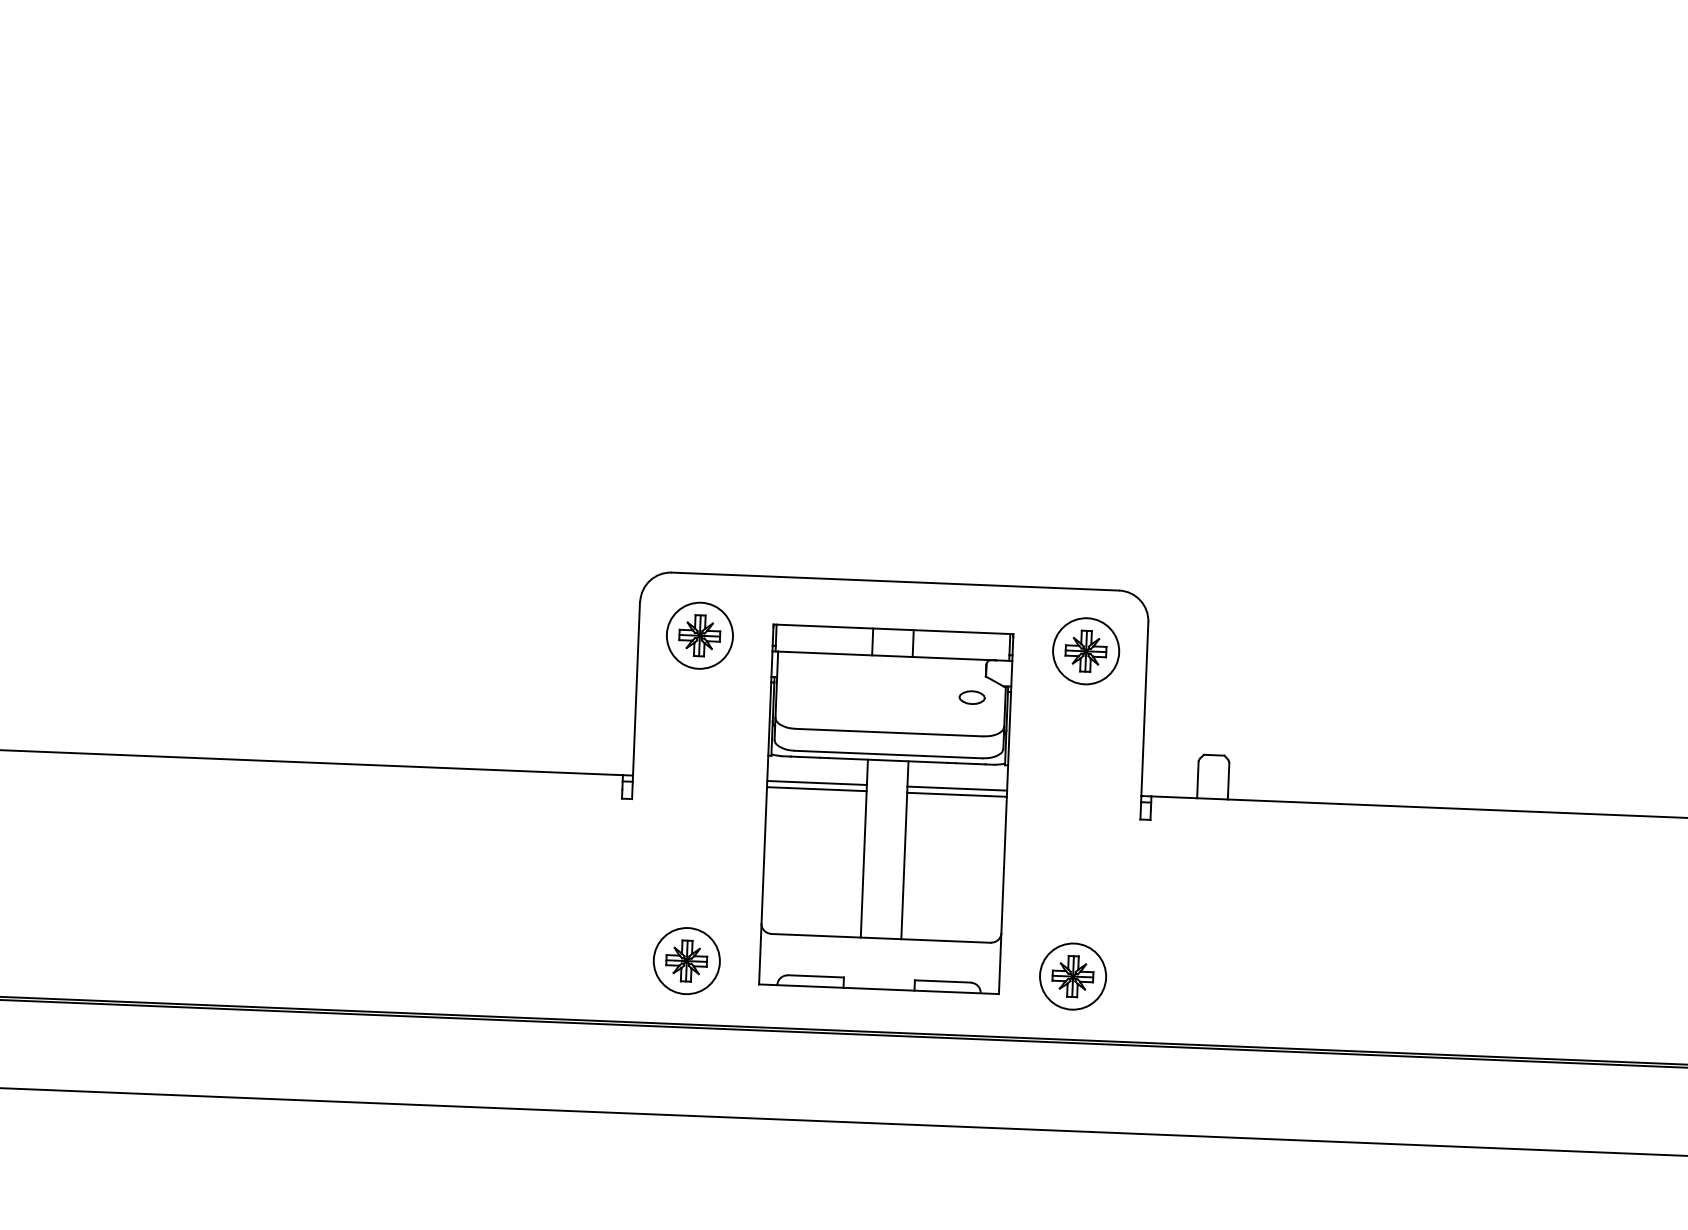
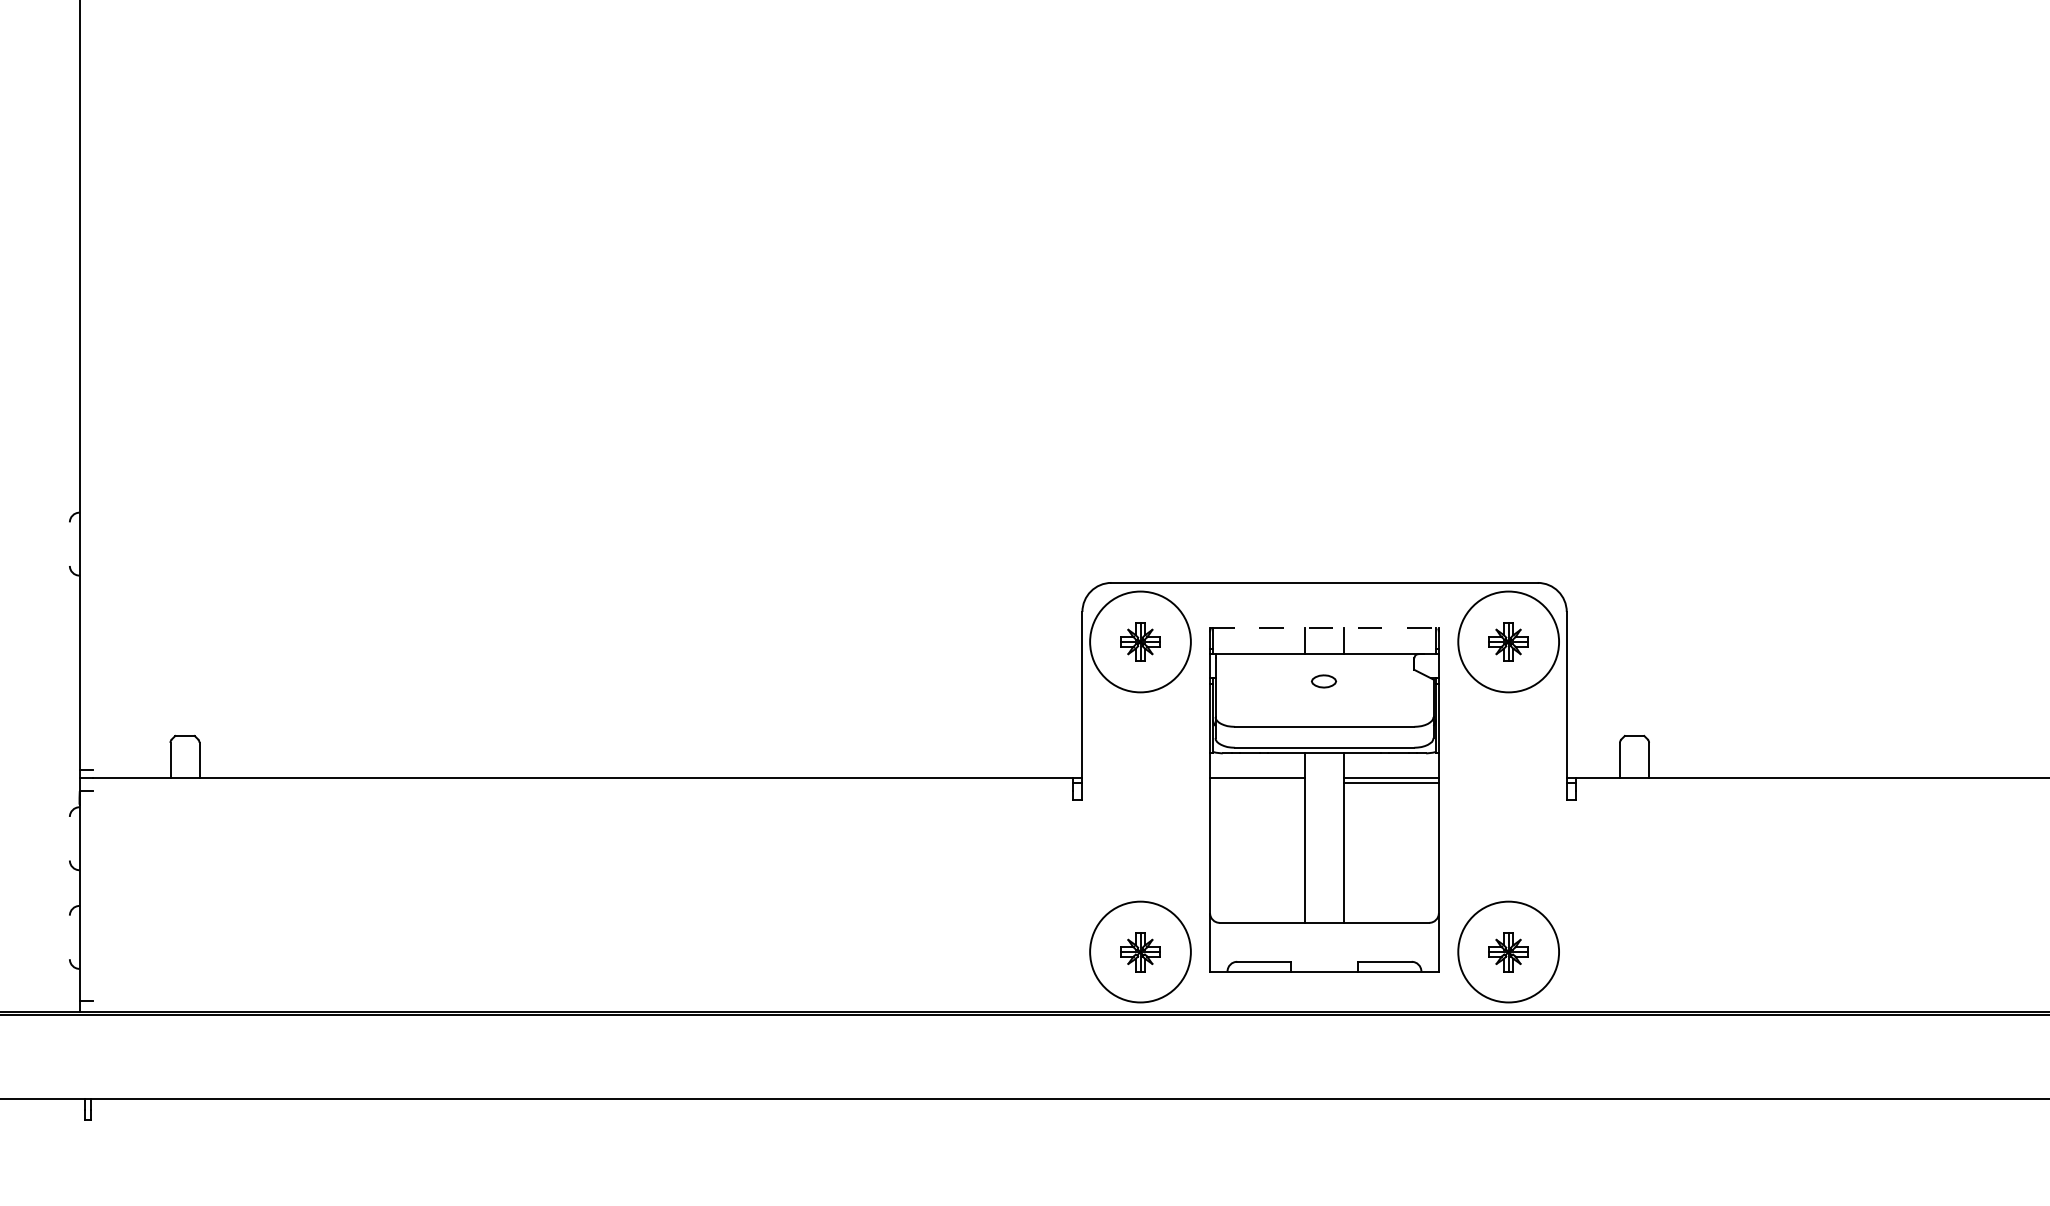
line: (893, 629) -> (1324, 628), solid -> dashed
circle: (699, 635) -> (1140, 641), size x1.6
circle: (1085, 650) -> (1508, 641), size x1.6
part: (972, 697) -> (1324, 681), moved
line: (816, 789) -> (1257, 783), removed
circle: (686, 960) -> (1140, 951), size x1.6
circle: (1072, 976) -> (1508, 951), size x1.6

